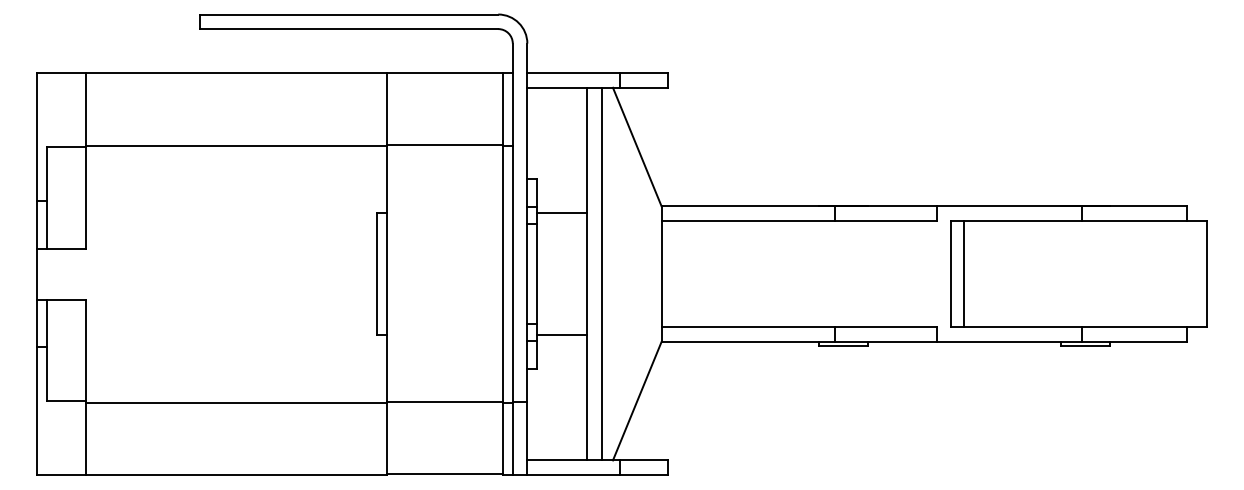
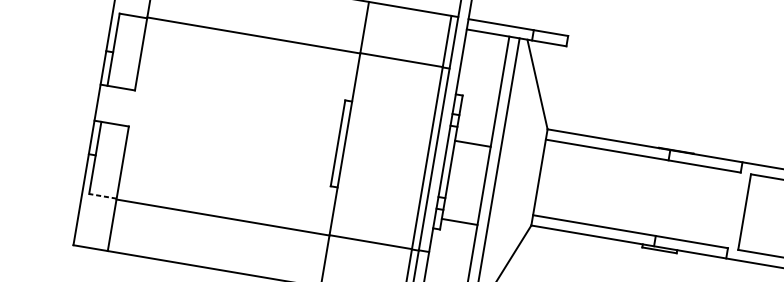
line: (562, 213) -> (473, 143), moved
line: (964, 273) -> (754, 213), removed
line: (562, 334) -> (459, 221), moved
line: (65, 401) -> (102, 196), solid -> dashed

